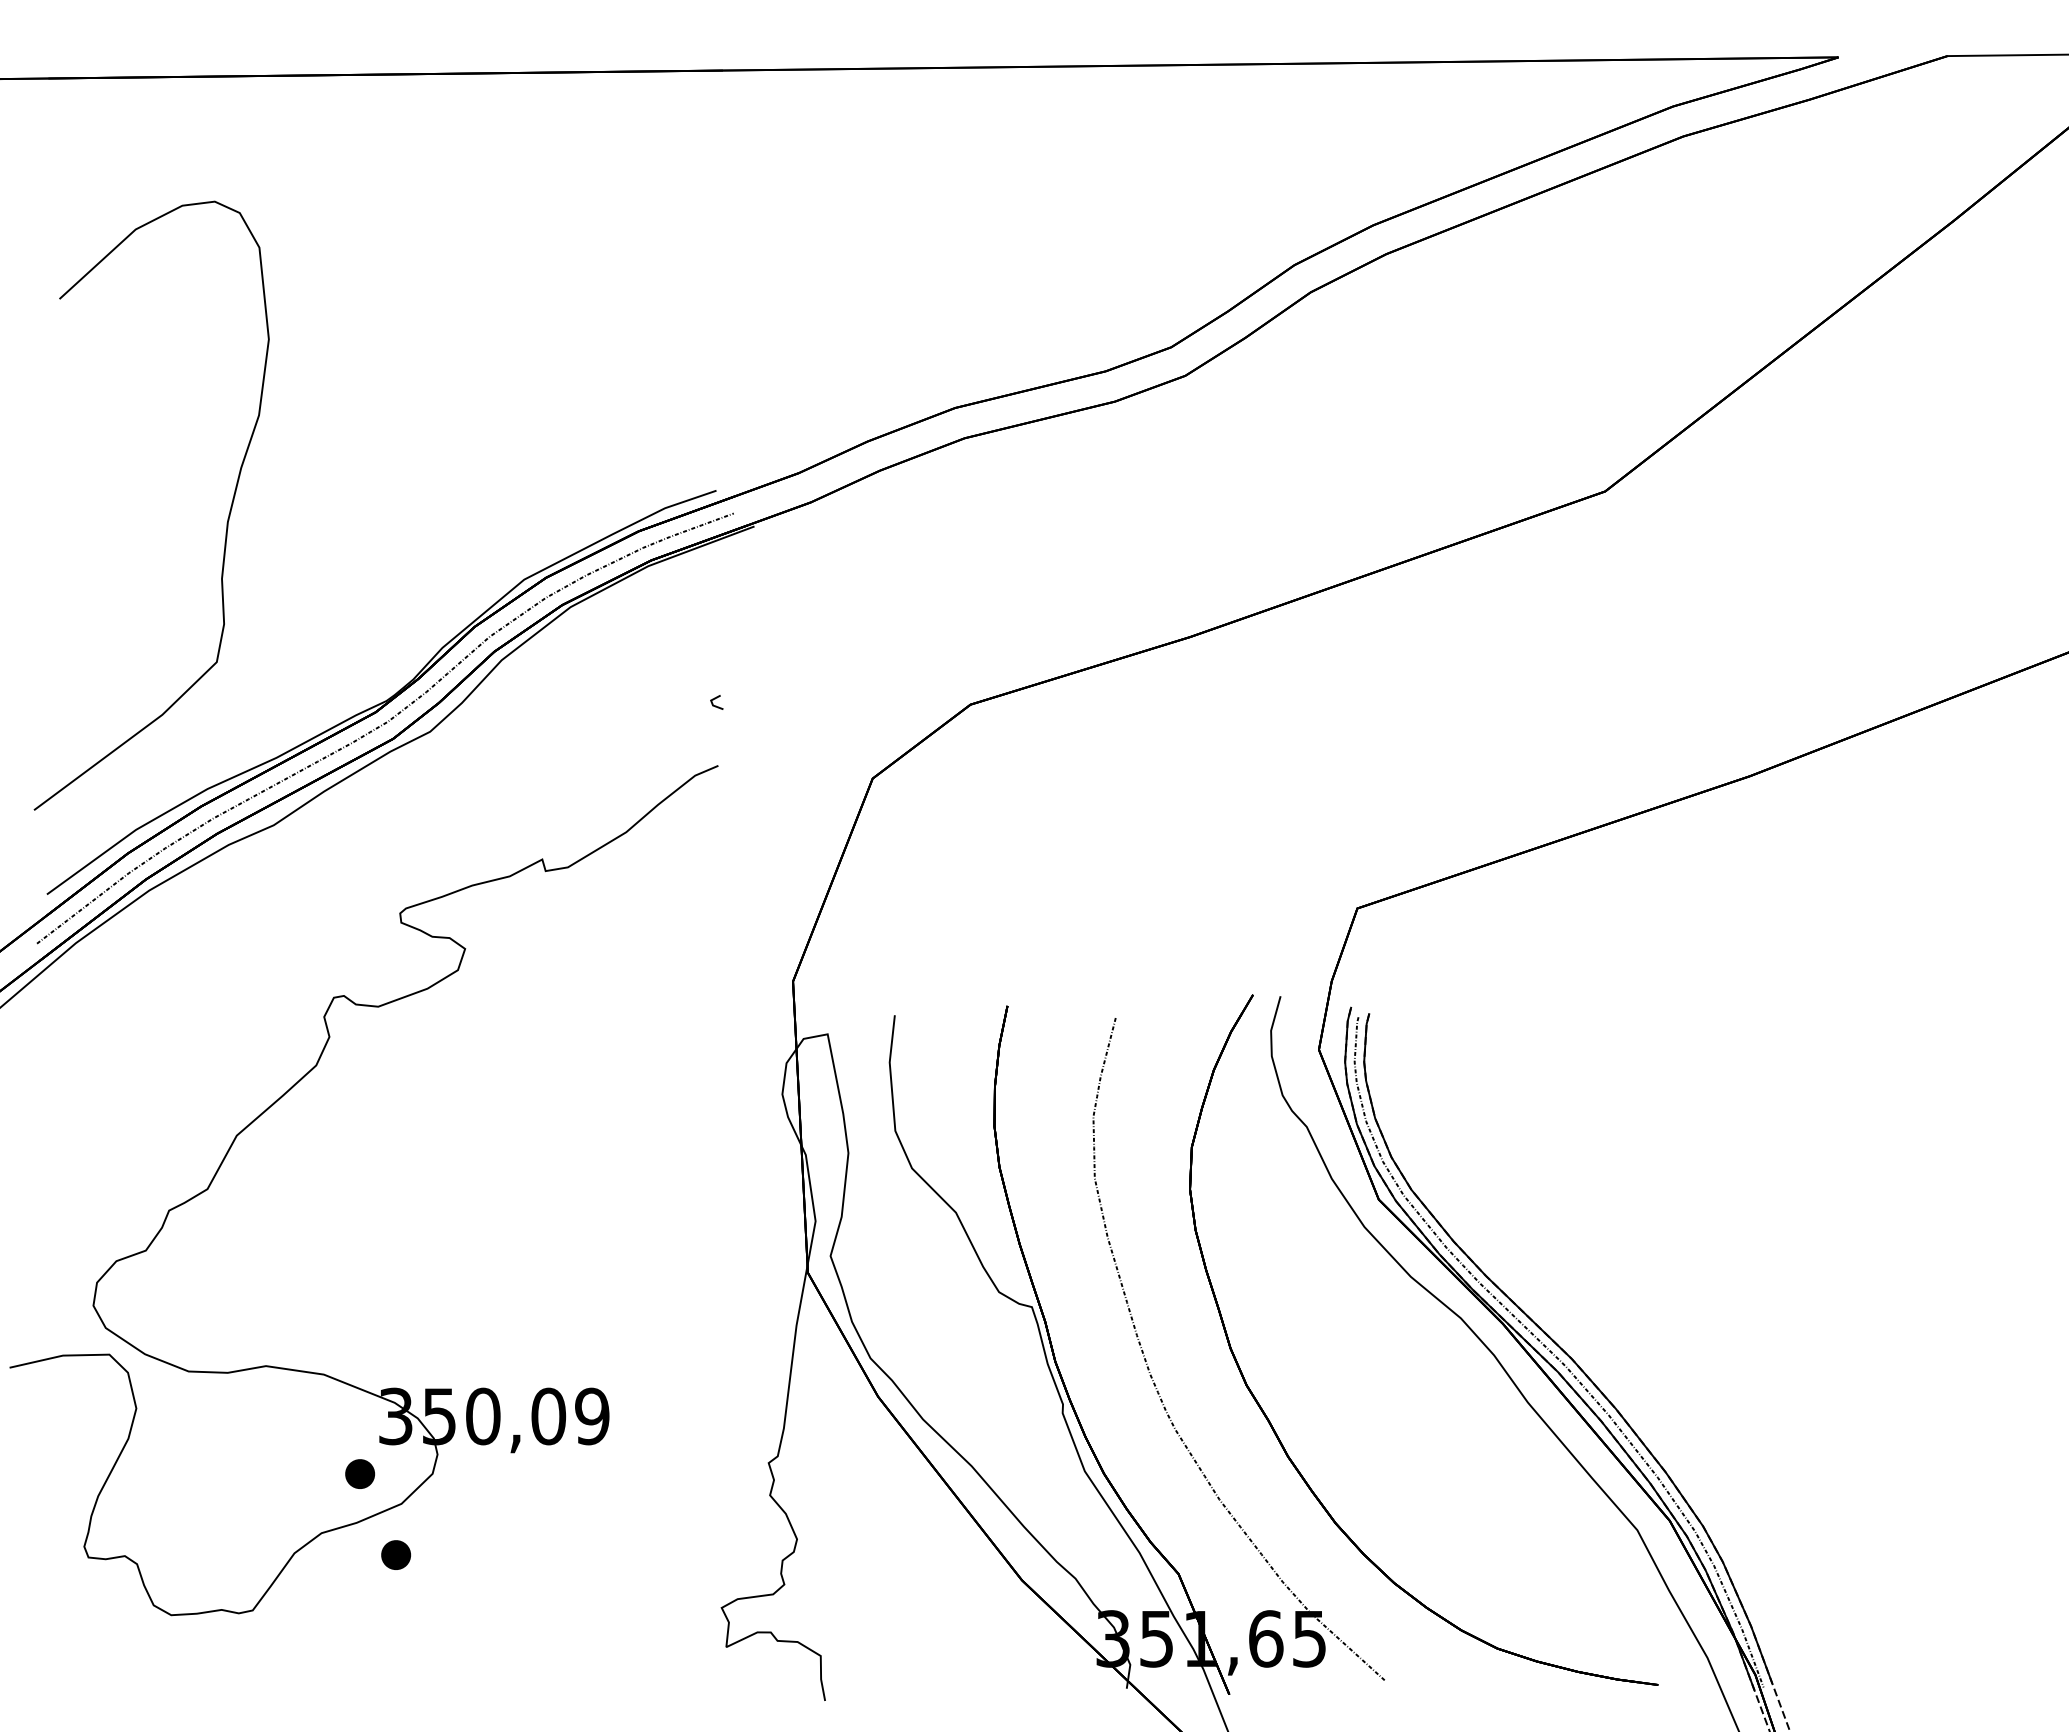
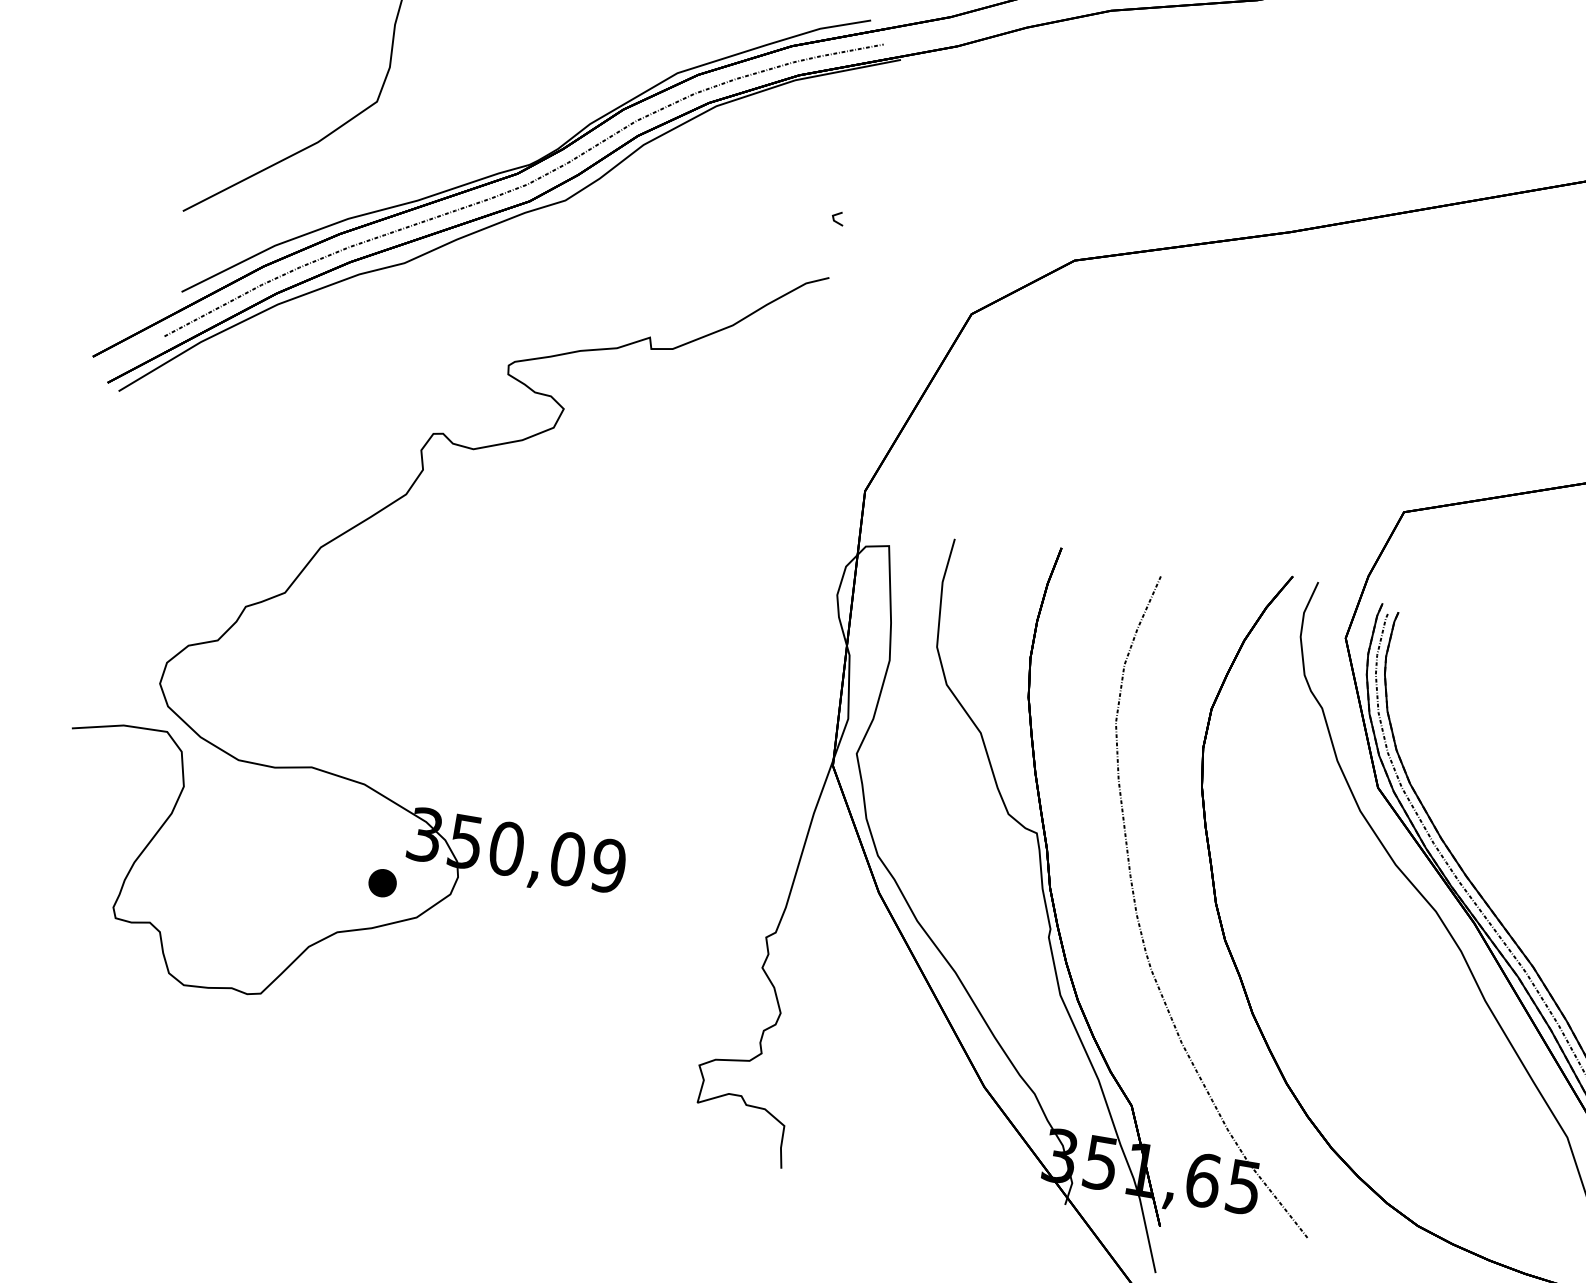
part: (396, 1554) -> (403, 964), removed

